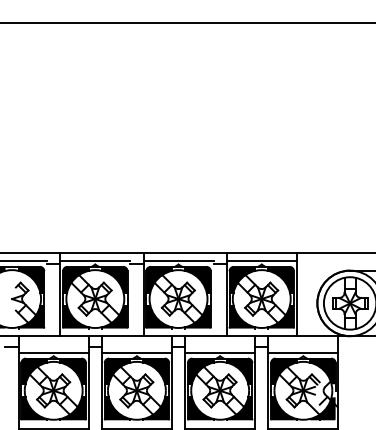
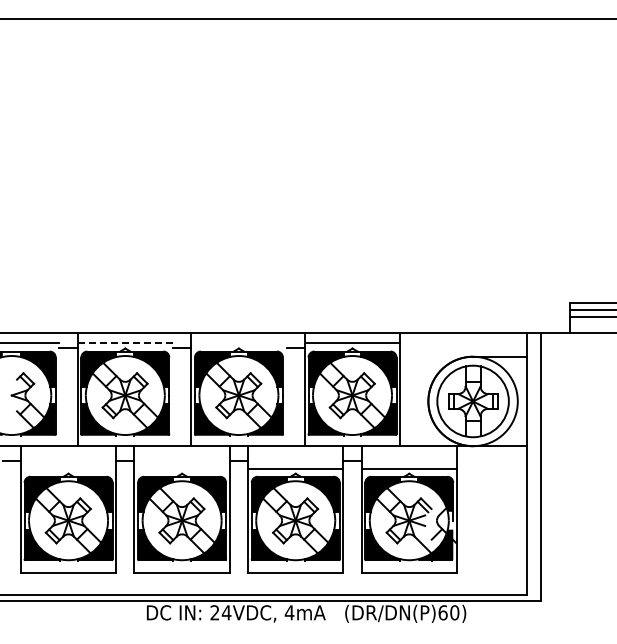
line: (95, 260) -> (125, 343), solid -> dashed
line: (178, 260) -> (238, 343), removed
line: (53, 352) -> (68, 468), removed
line: (136, 352) -> (181, 468), removed

